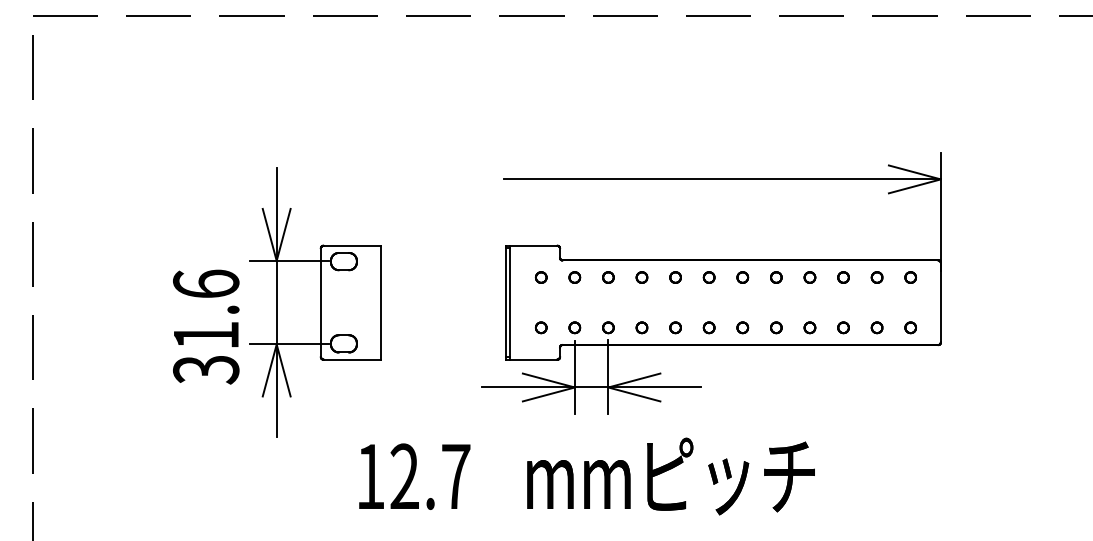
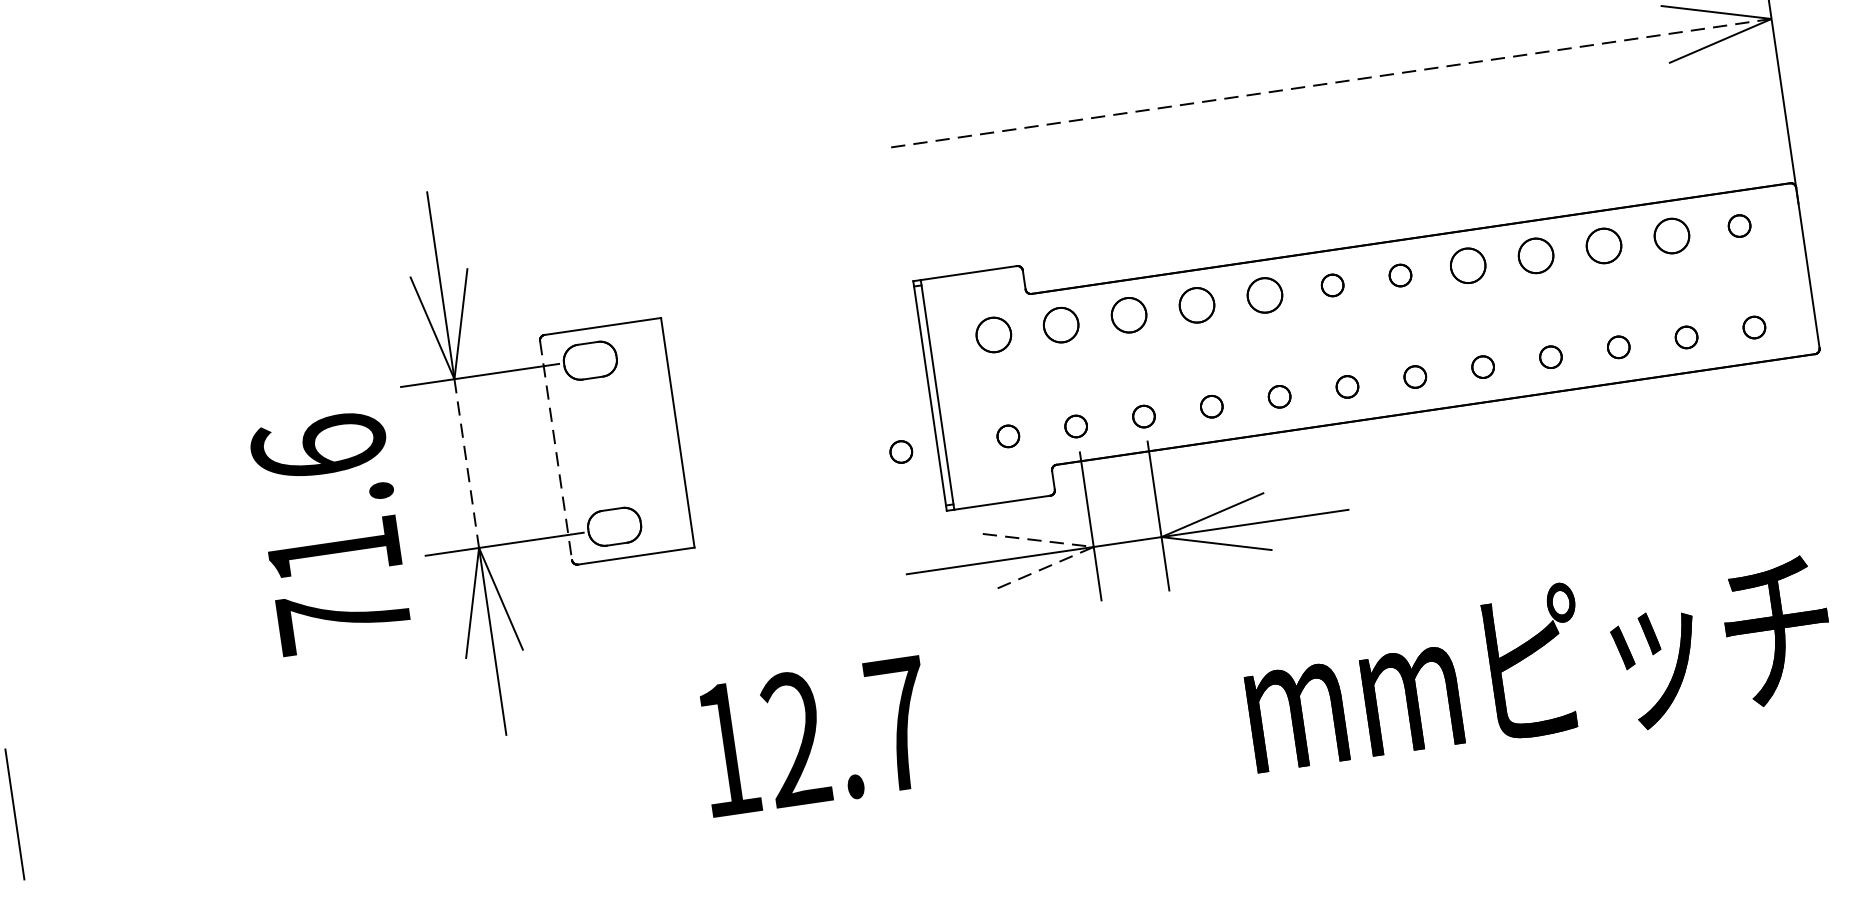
line: (722, 179) -> (1330, 83), solid -> dashed
part: (540, 277) -> (992, 334), size x1.6
part: (574, 277) -> (1060, 324), size x1.6
part: (608, 277) -> (1129, 314), size x1.6
part: (641, 277) -> (1195, 305), size x1.6
part: (675, 277) -> (1264, 295), size x1.6
part: (776, 277) -> (1468, 265), size x1.6
part: (809, 277) -> (1535, 255), size x1.6
part: (843, 277) -> (1603, 245), size x1.6
part: (876, 277) -> (1670, 236), size x1.6
line: (276, 302) -> (466, 463), solid -> dashed
line: (320, 303) -> (555, 452), solid -> dashed
part: (488, 327) -> (901, 451), added
text: (206, 369) -> (344, 619), 31.6 -> 71.6
line: (574, 387) -> (1093, 547), solid -> dashed
text: (414, 476) -> (815, 736), moved
text: (670, 476) -> (1537, 665), moved

